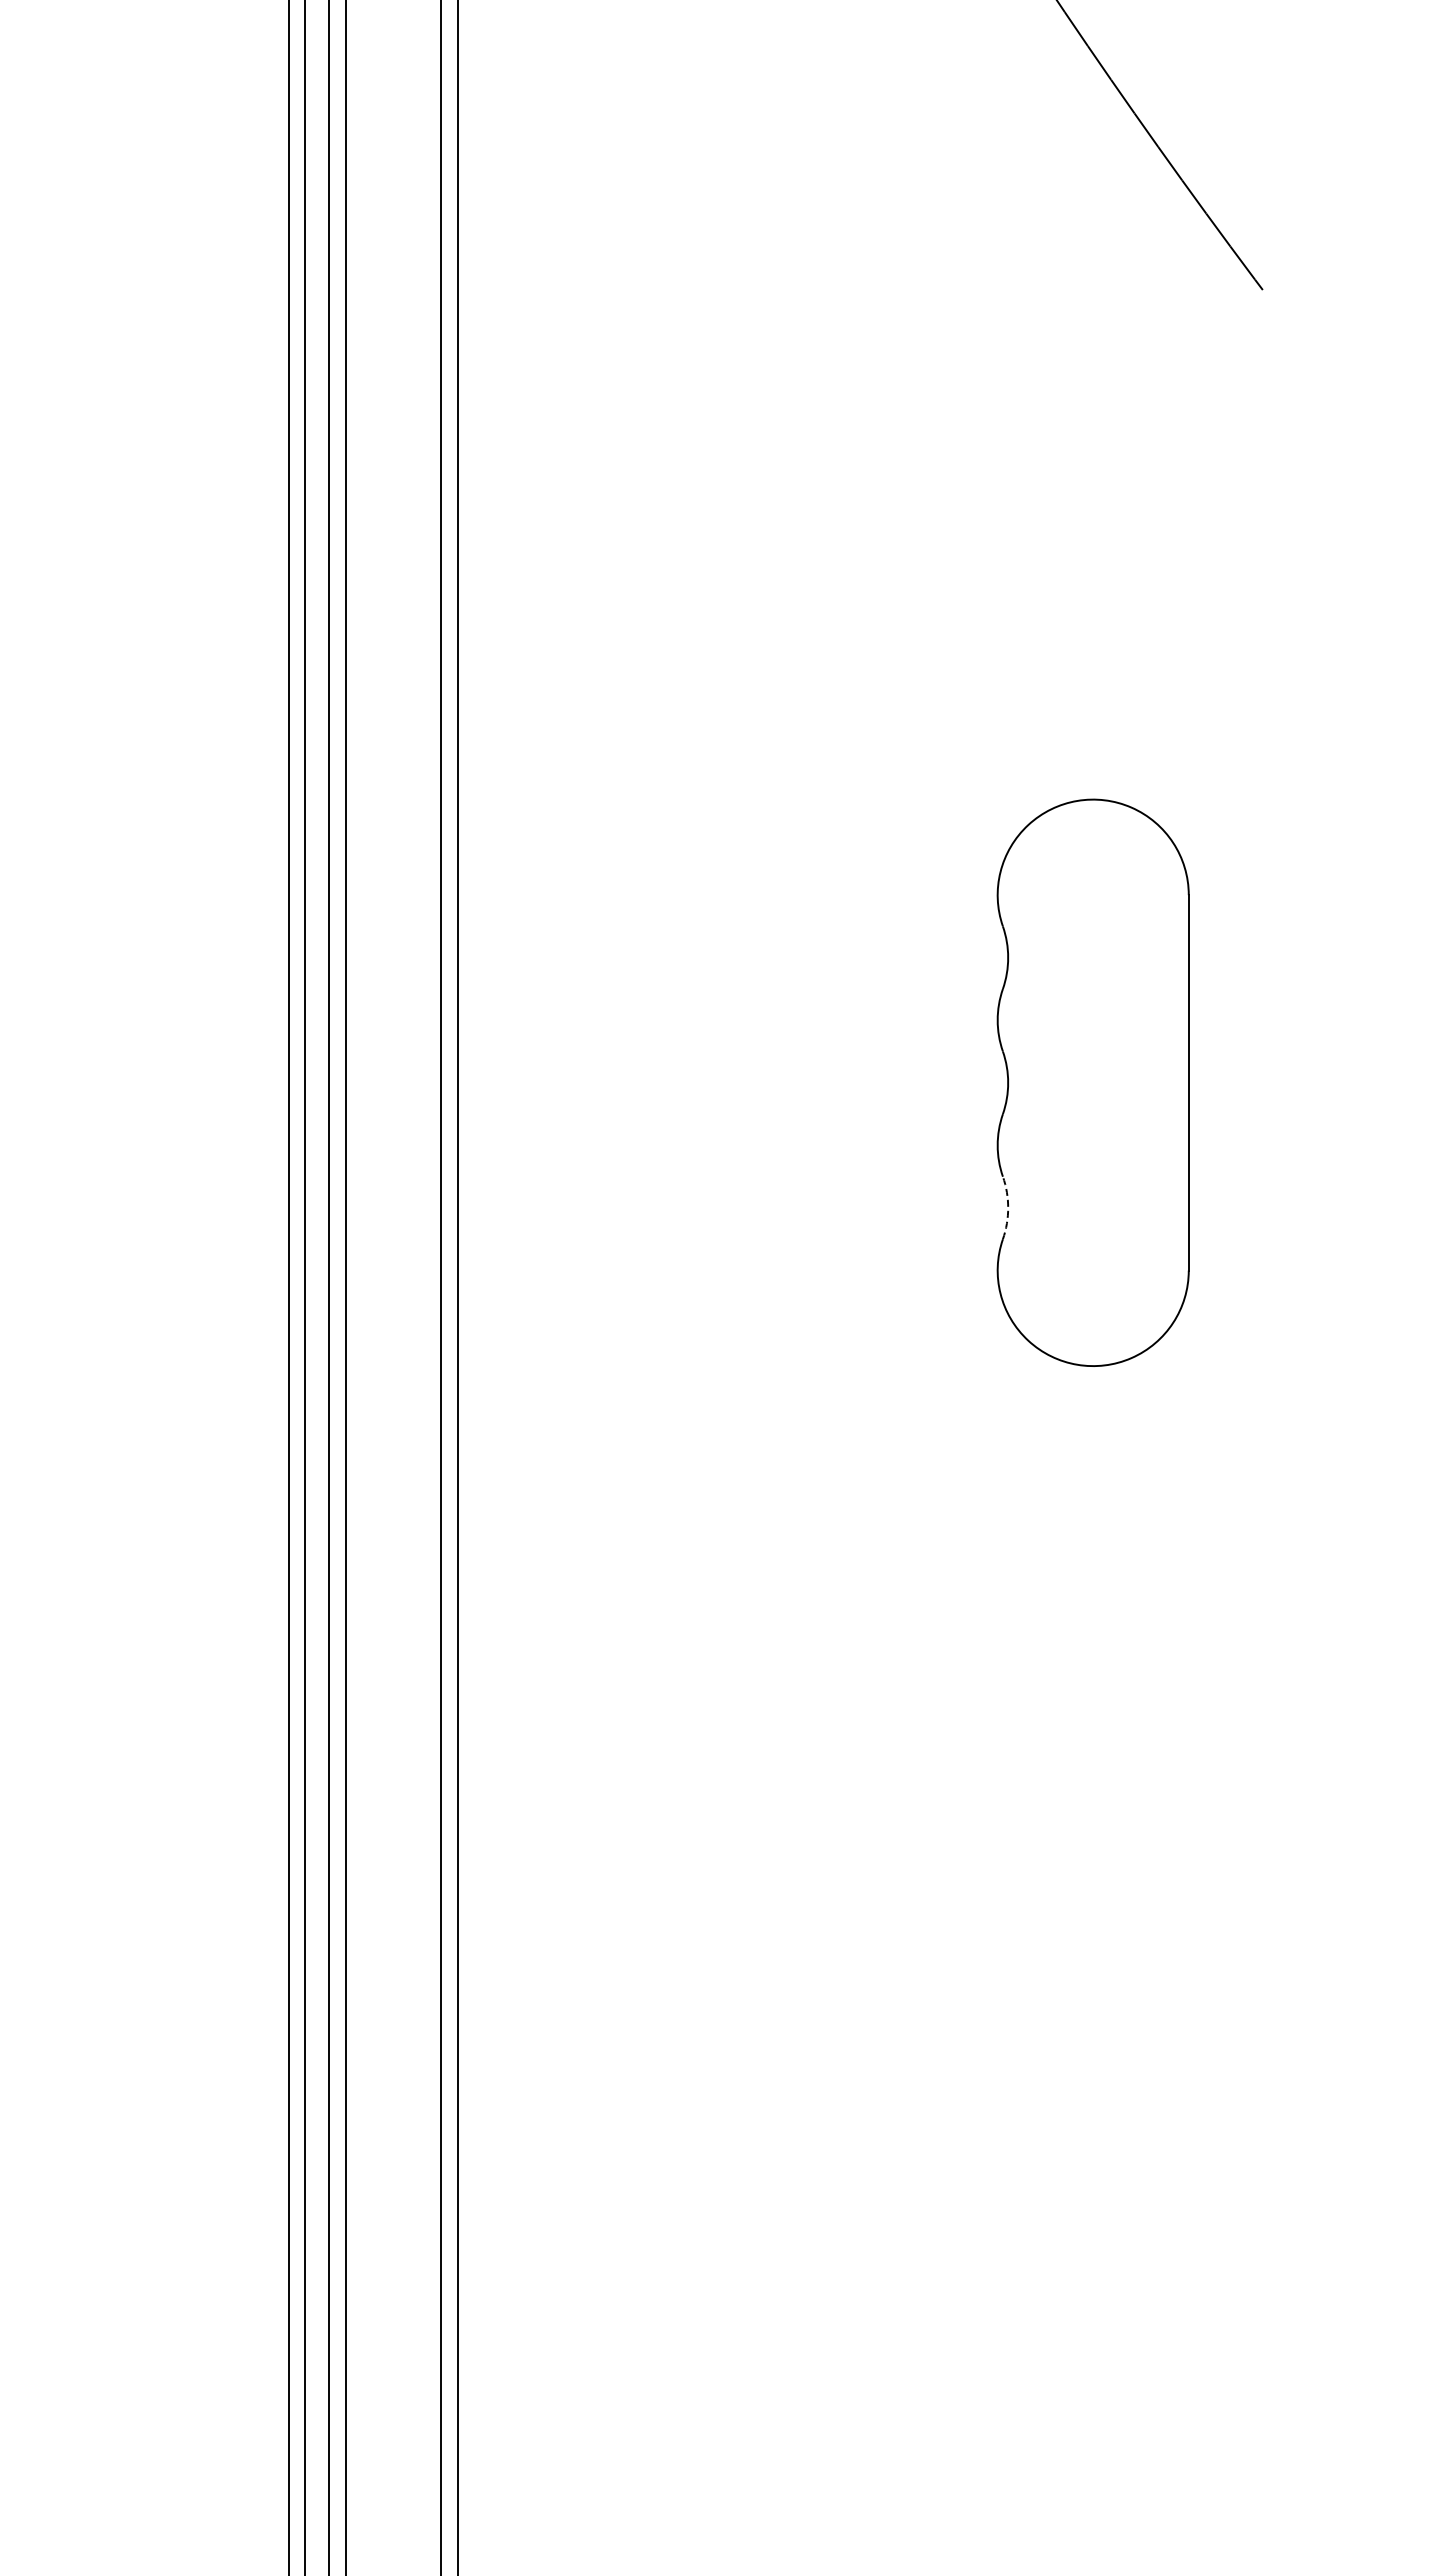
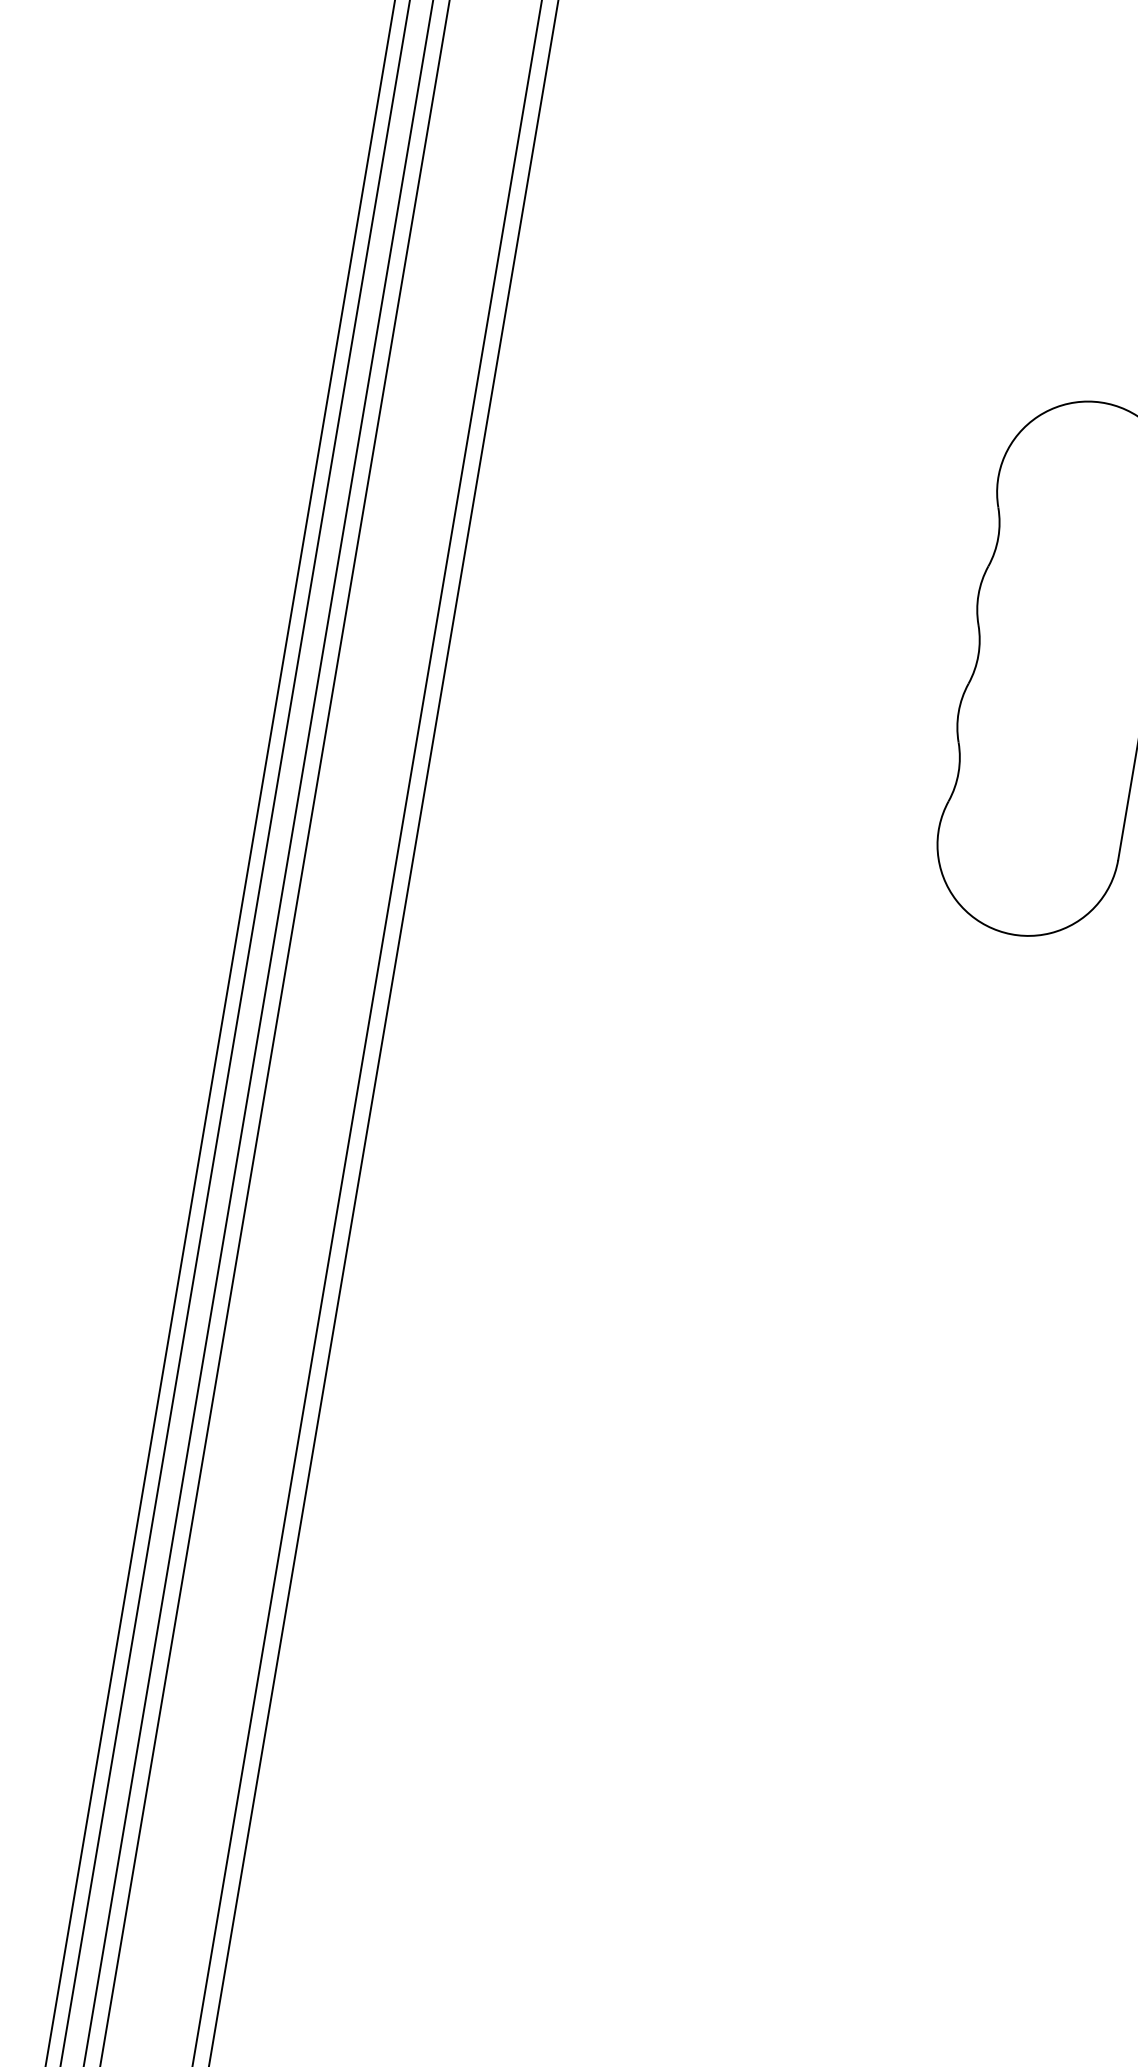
arc: (1008, 1207) -> (958, 772), dashed -> solid

